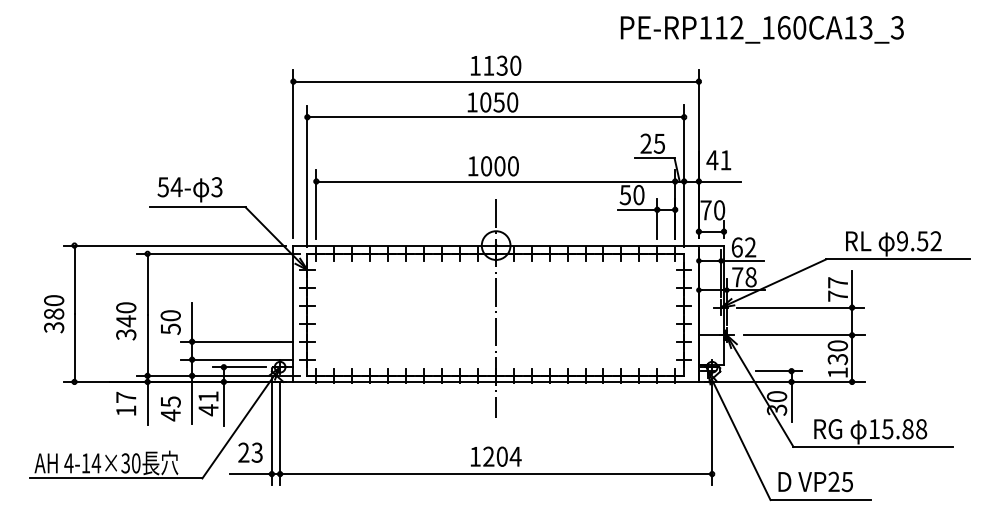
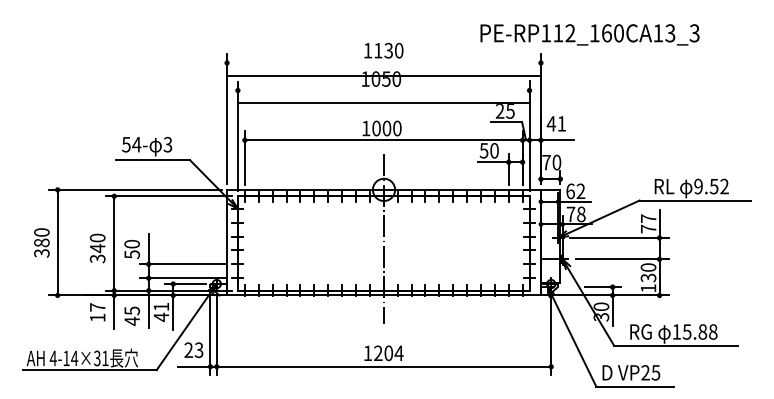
text: (761, 29) -> (589, 34), moved
line: (495, 82) -> (383, 76), moved
line: (495, 117) -> (383, 102), moved
text: (136, 463) -> (105, 358), 4-14×30 -> 4-14×31

